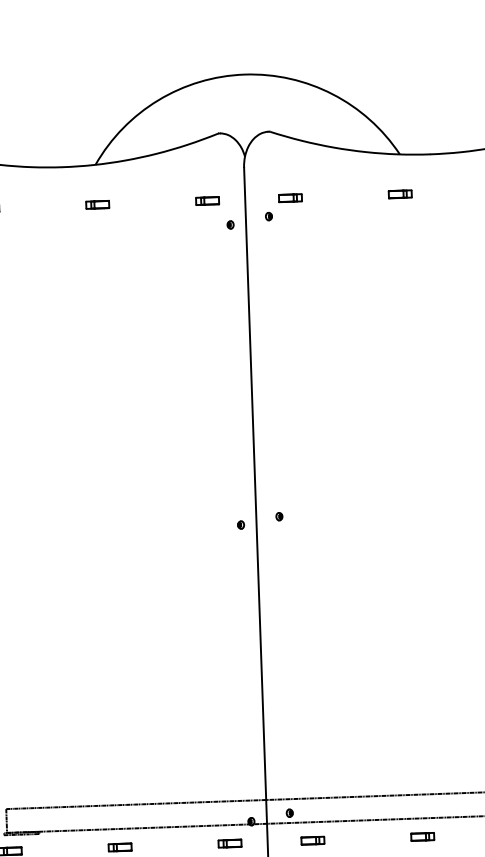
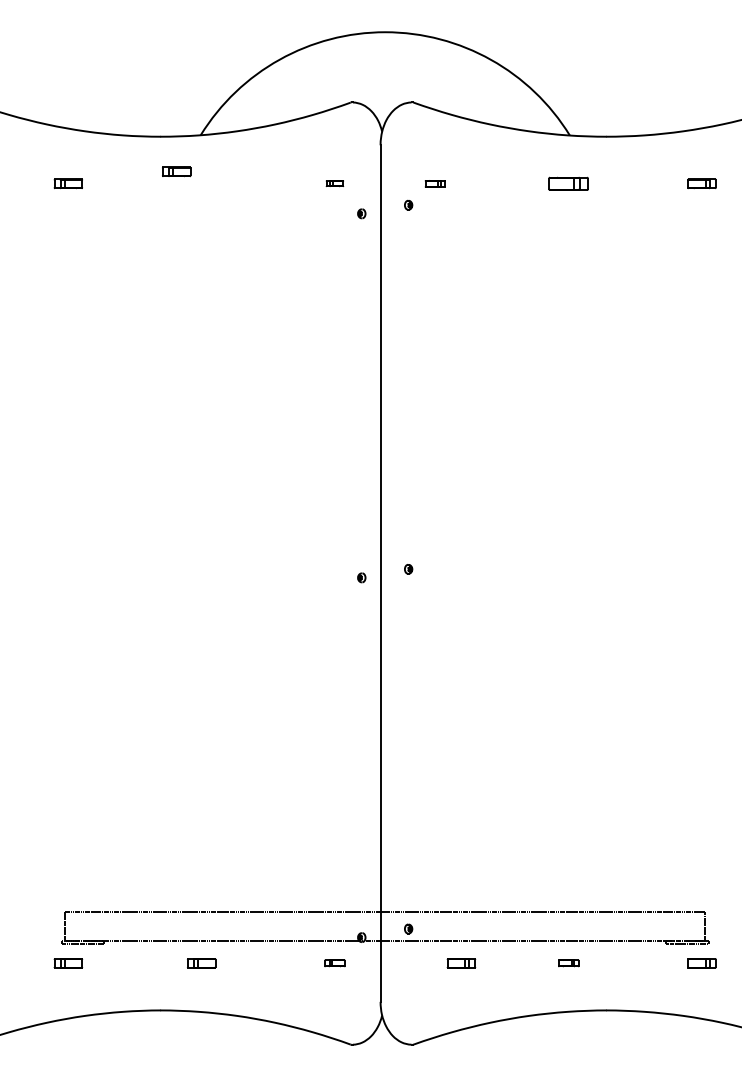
part: (400, 194) -> (568, 183), size x1.4
part: (289, 197) -> (434, 183), size x0.7
part: (207, 200) -> (334, 183), size x0.6
part: (97, 204) -> (176, 171), moved
part: (422, 837) -> (568, 963), size x0.7
part: (312, 840) -> (461, 963), moved
part: (229, 843) -> (334, 963), size x0.7

